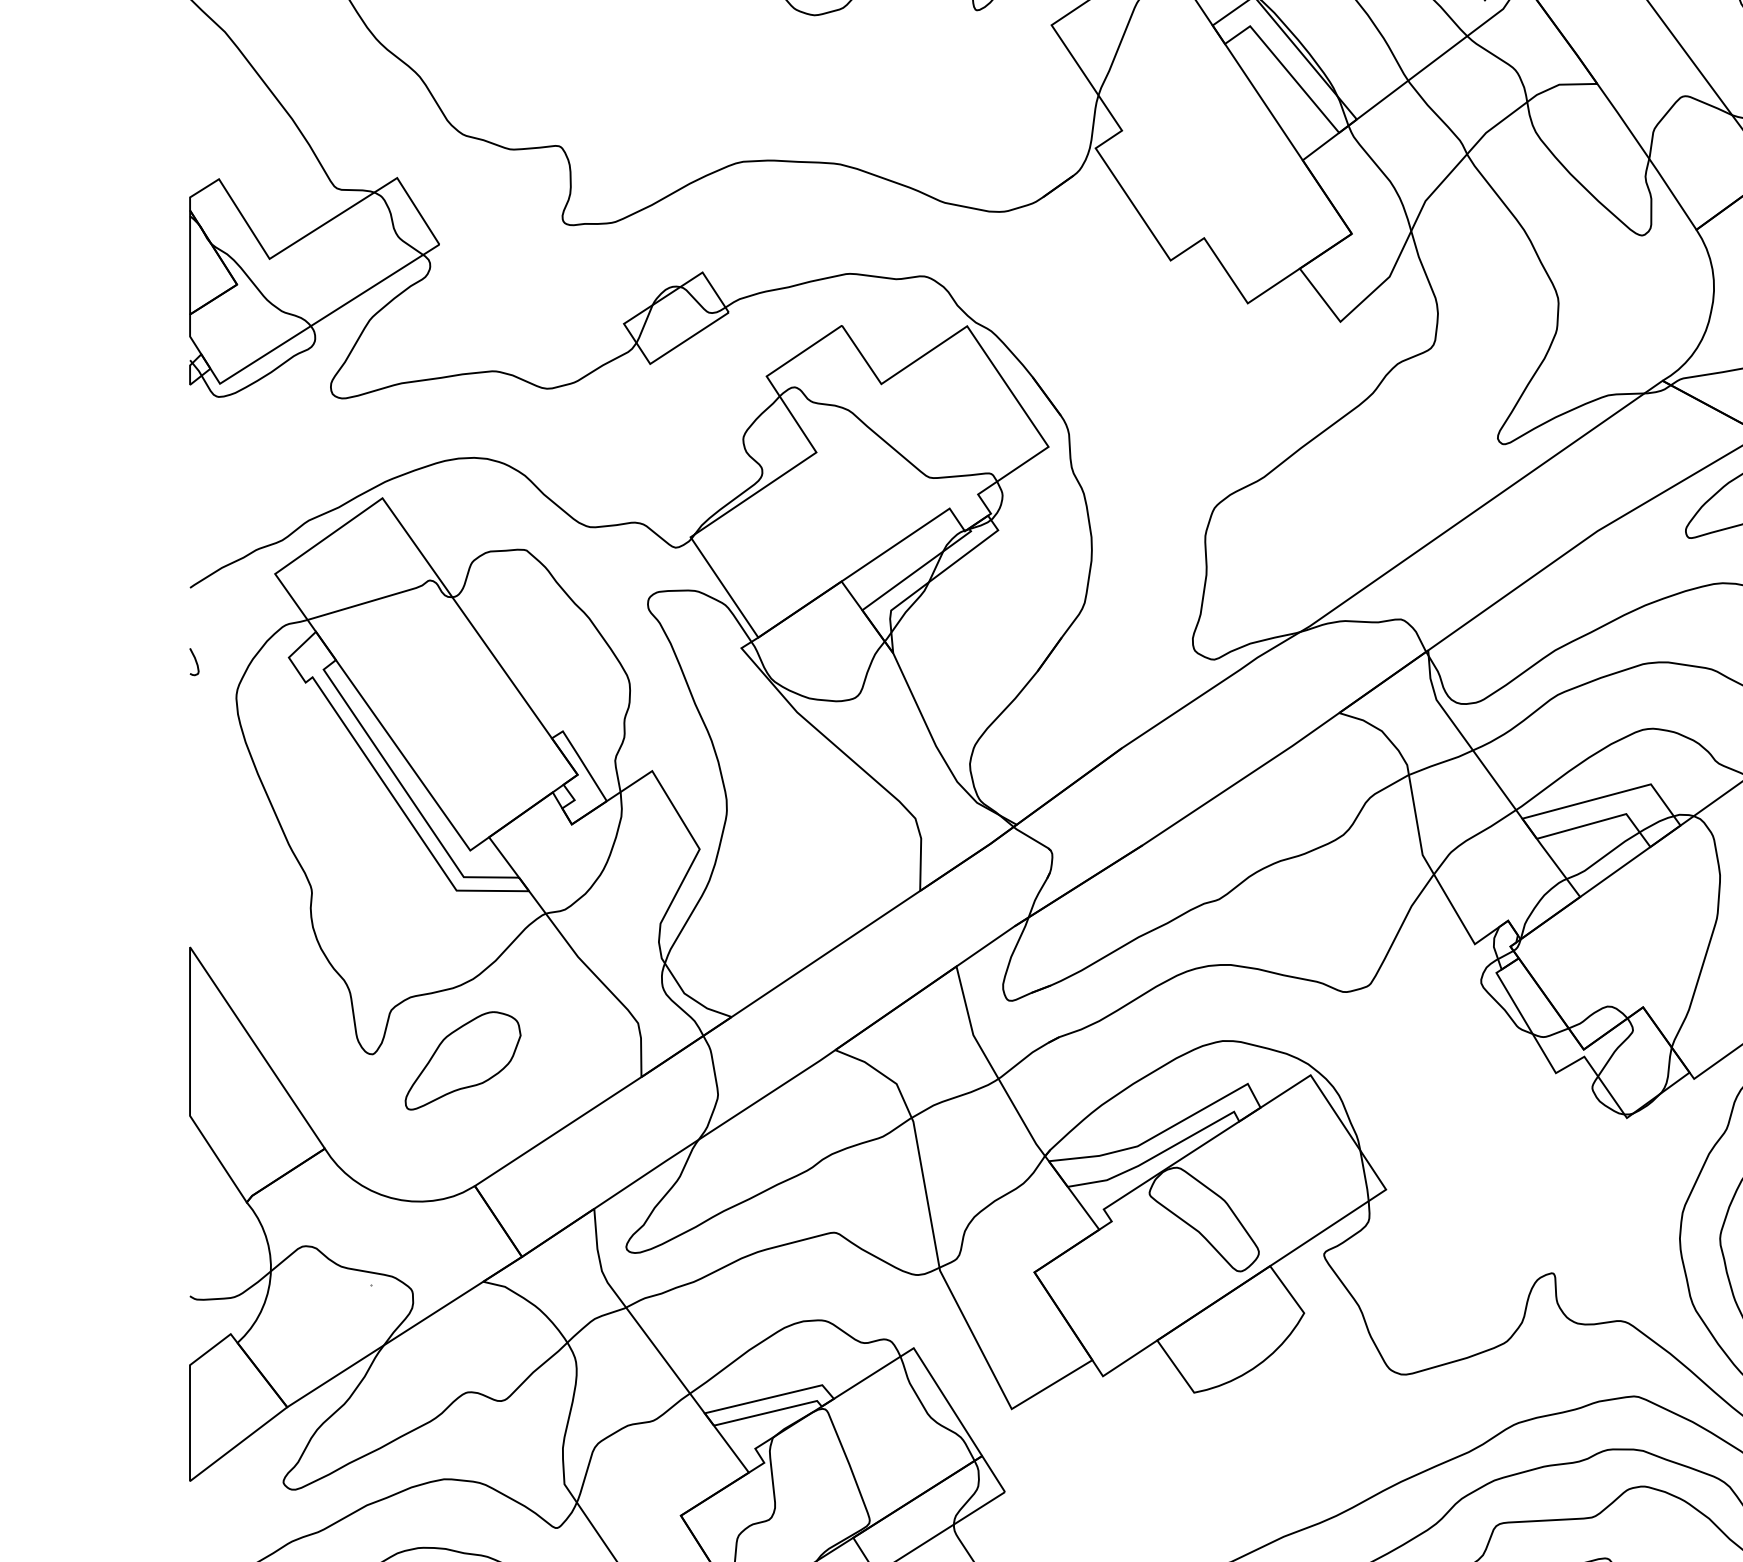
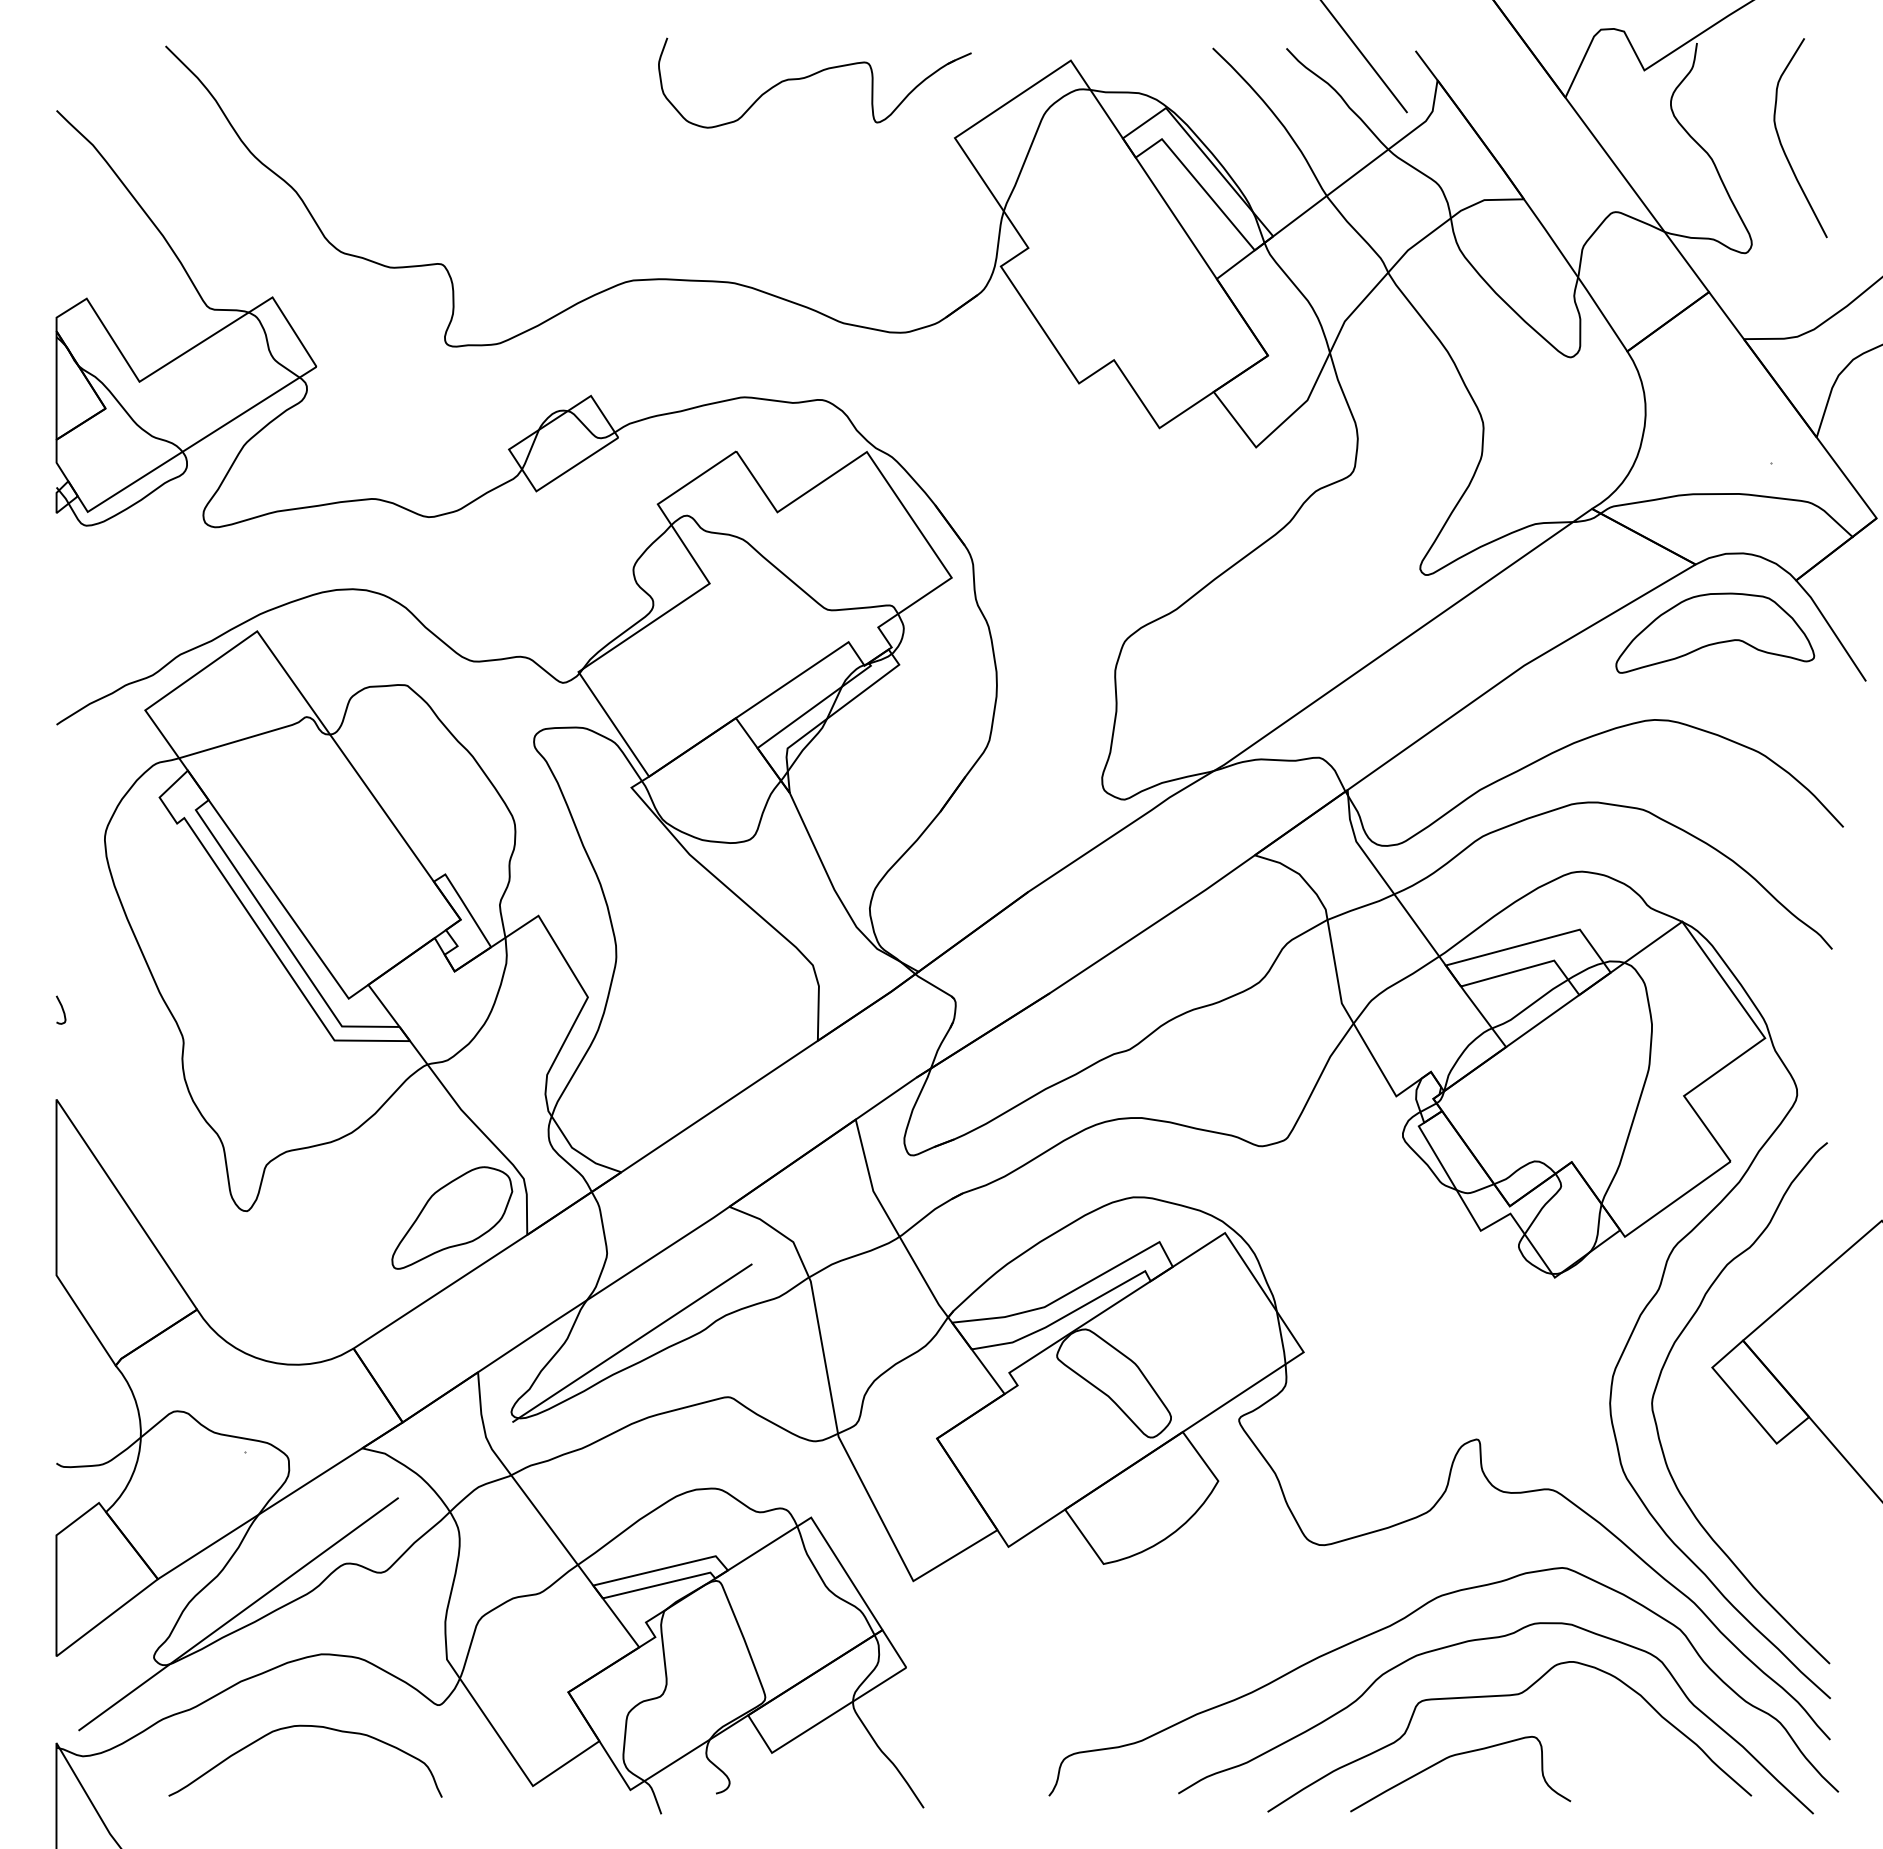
curve: (194, 660) -> (61, 1008), moved
part: (463, 1060) -> (452, 1217), moved
line: (742, 1180) -> (632, 1342), added
line: (364, 1441) -> (238, 1614), added

